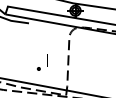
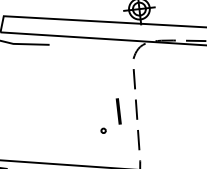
part: (42, 62) -> (109, 117), moved

